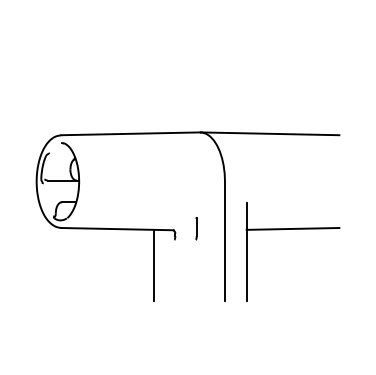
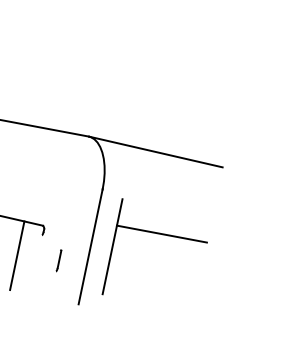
line: (196, 228) -> (59, 260), moved
part: (292, 229) -> (161, 234), moved

